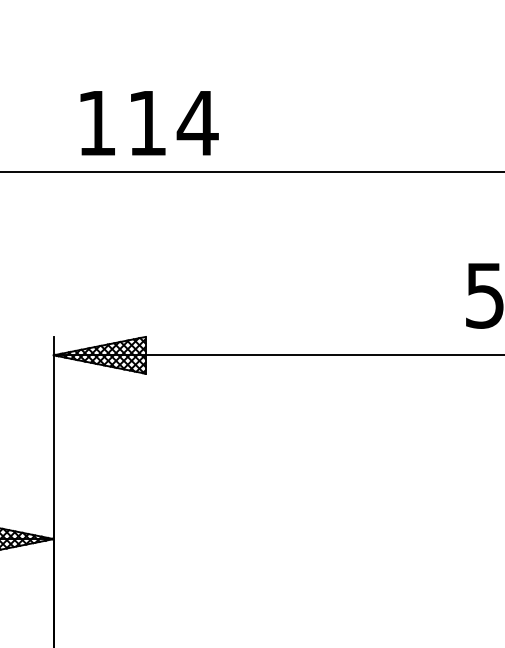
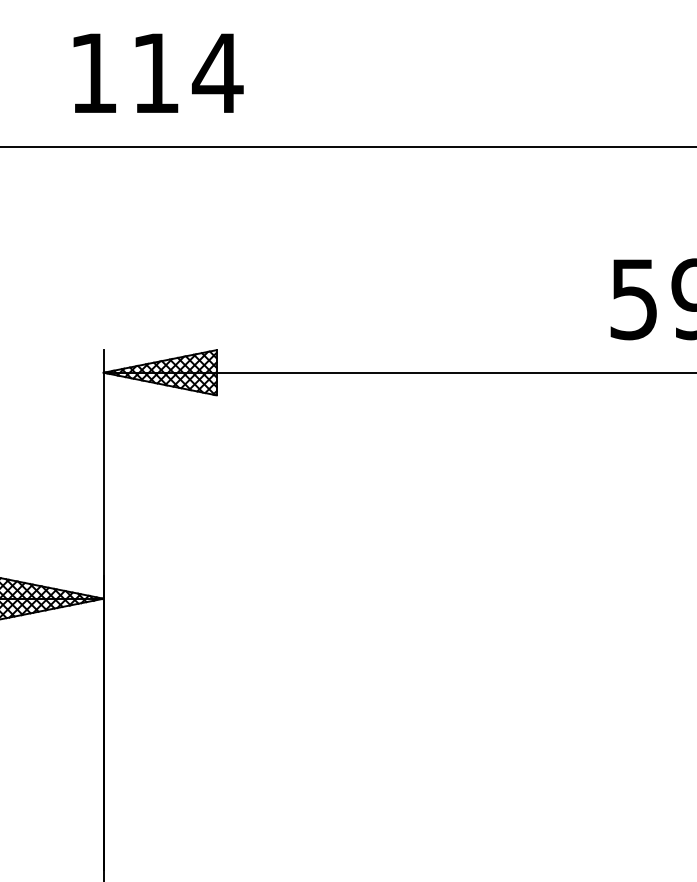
text: (149, 122) -> (158, 72), moved

